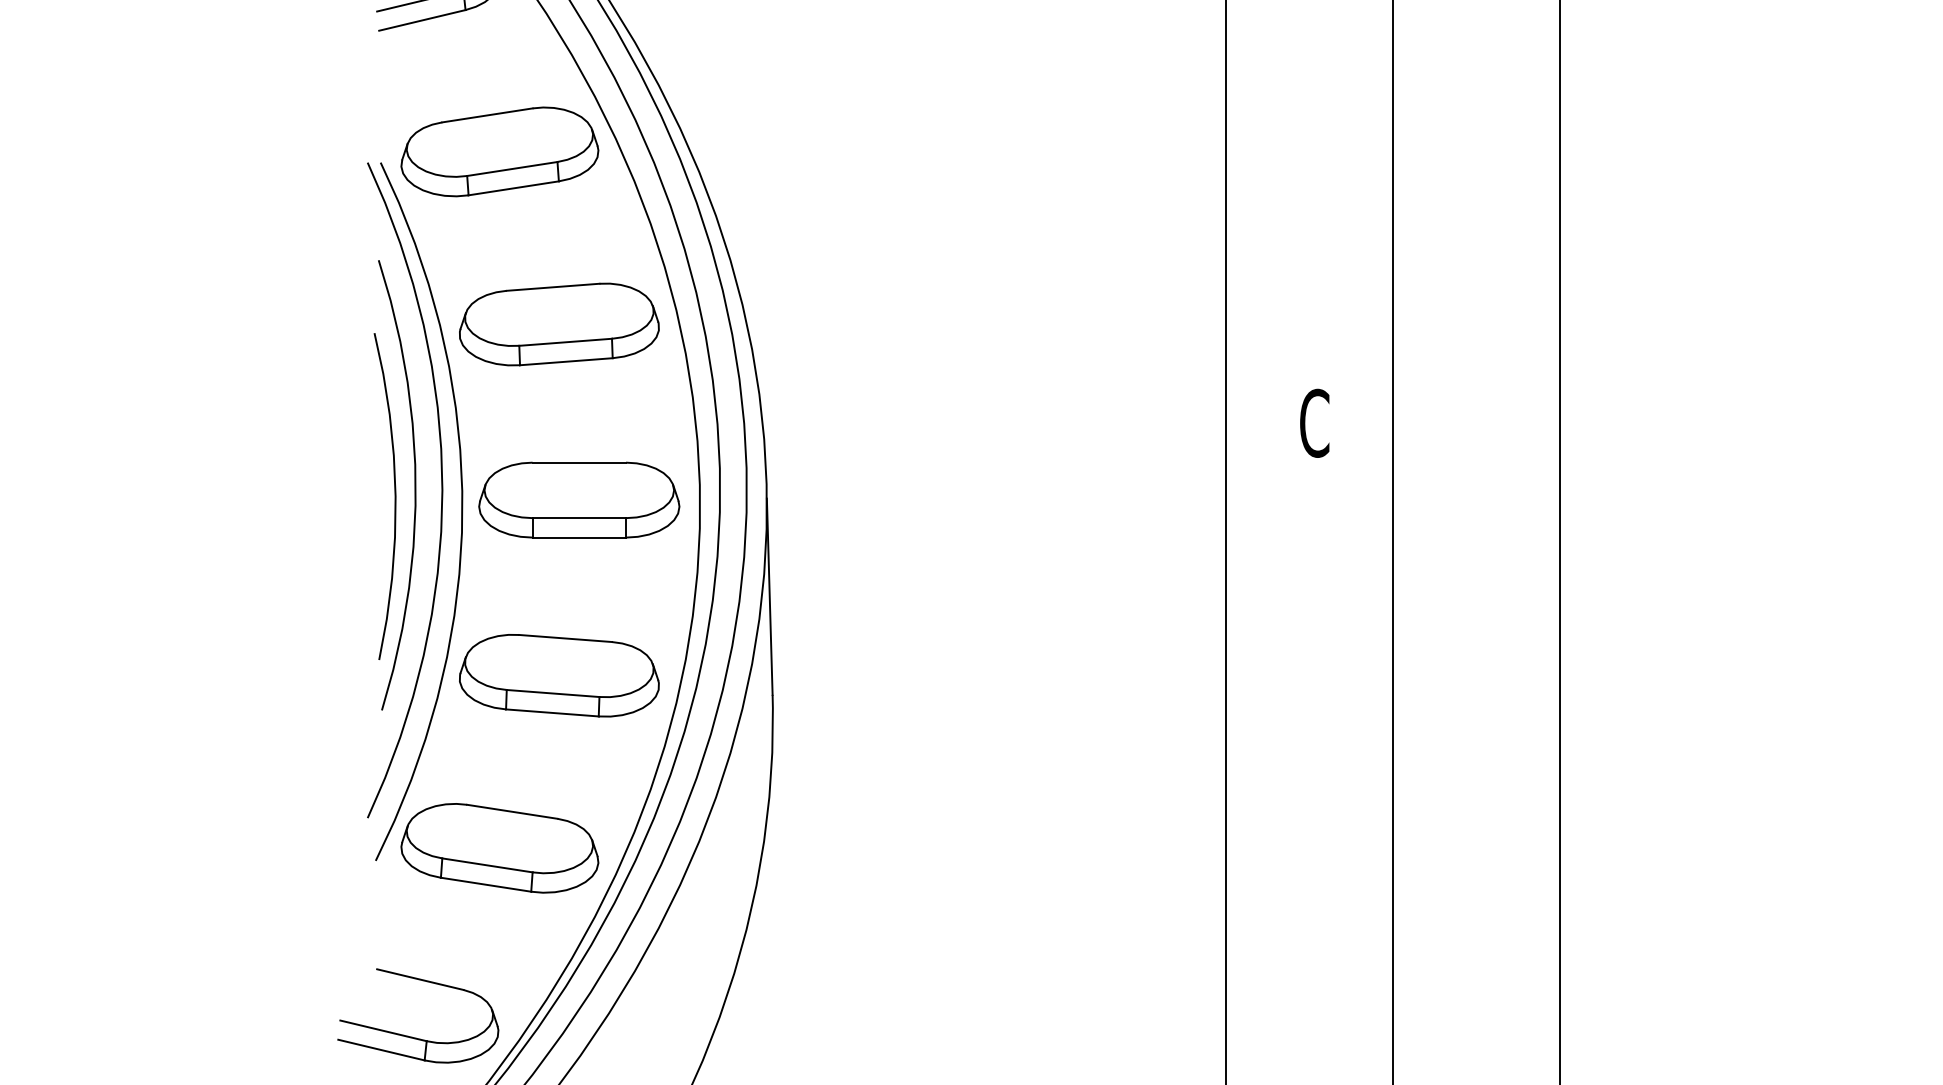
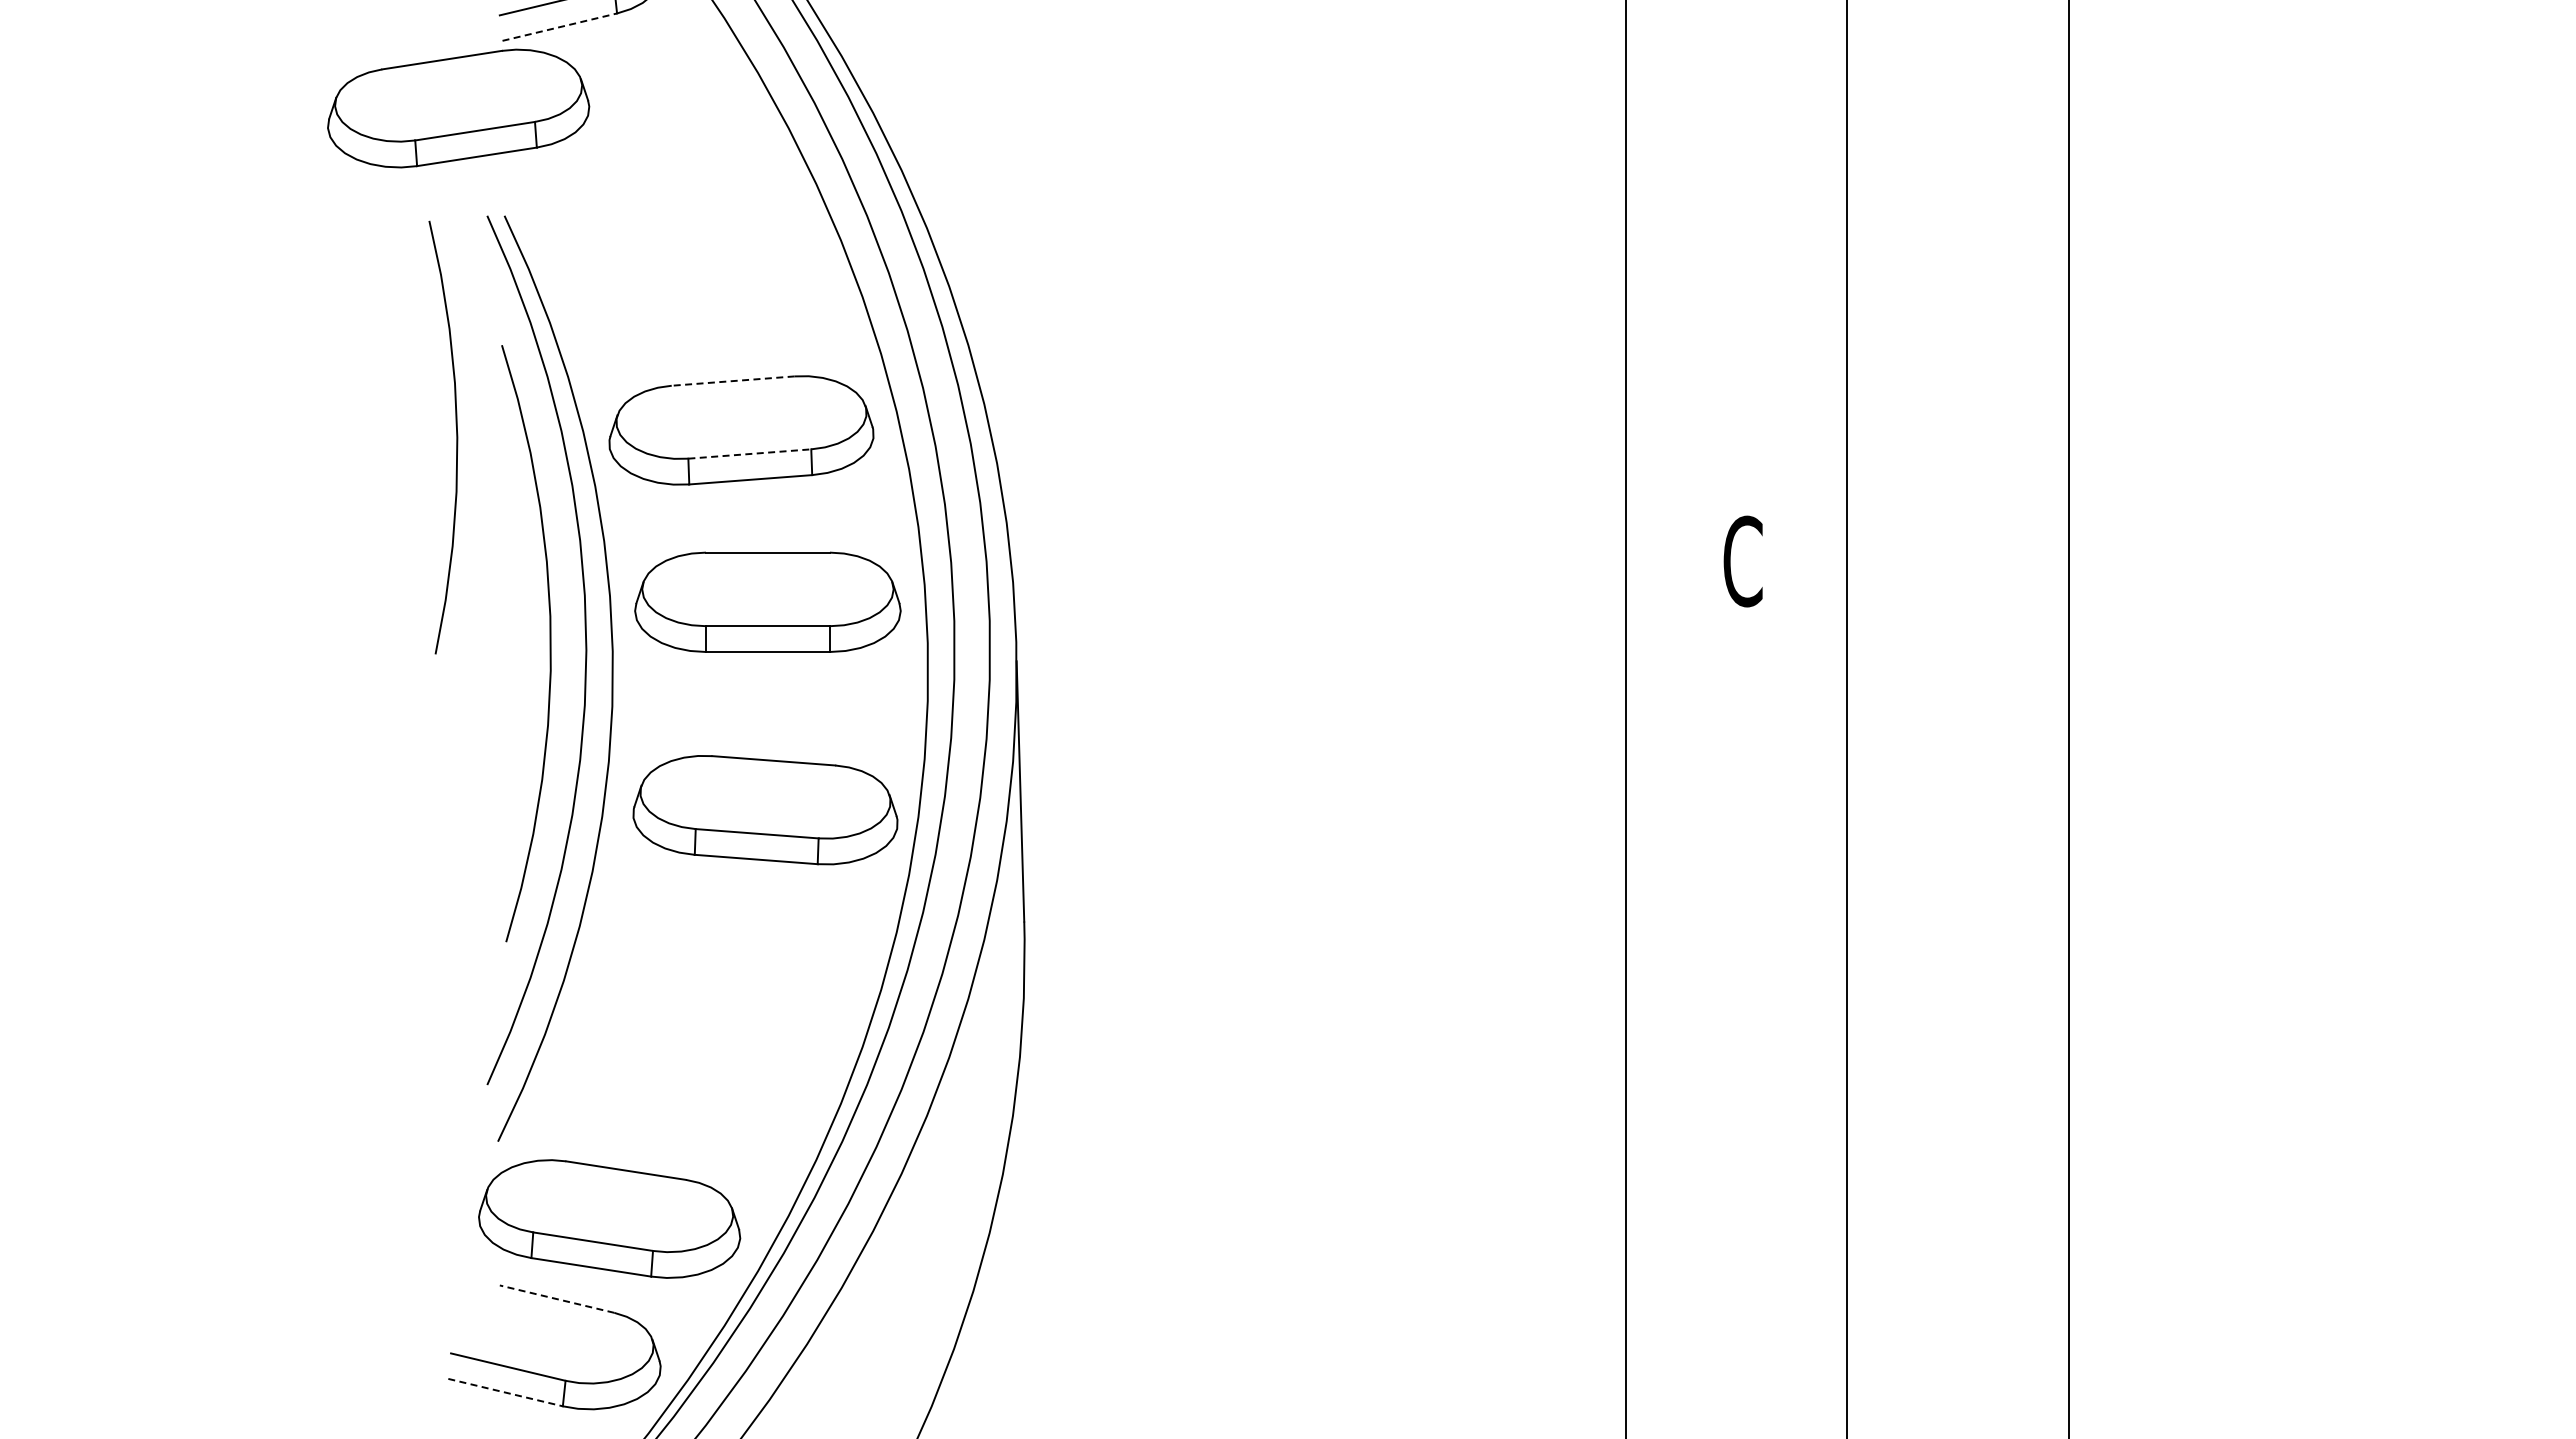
line: (422, 20) -> (559, 27), solid -> dashed
part: (499, 151) -> (458, 108), moved
line: (553, 287) -> (733, 381), solid -> dashed
line: (565, 342) -> (749, 454), solid -> dashed
curve: (394, 496) -> (456, 437), moved
part: (578, 499) -> (767, 601), moved
part: (559, 675) -> (765, 810), moved
part: (499, 847) -> (609, 1218), moved
line: (420, 979) -> (557, 1299), solid -> dashed
line: (381, 1050) -> (505, 1392), solid -> dashed

